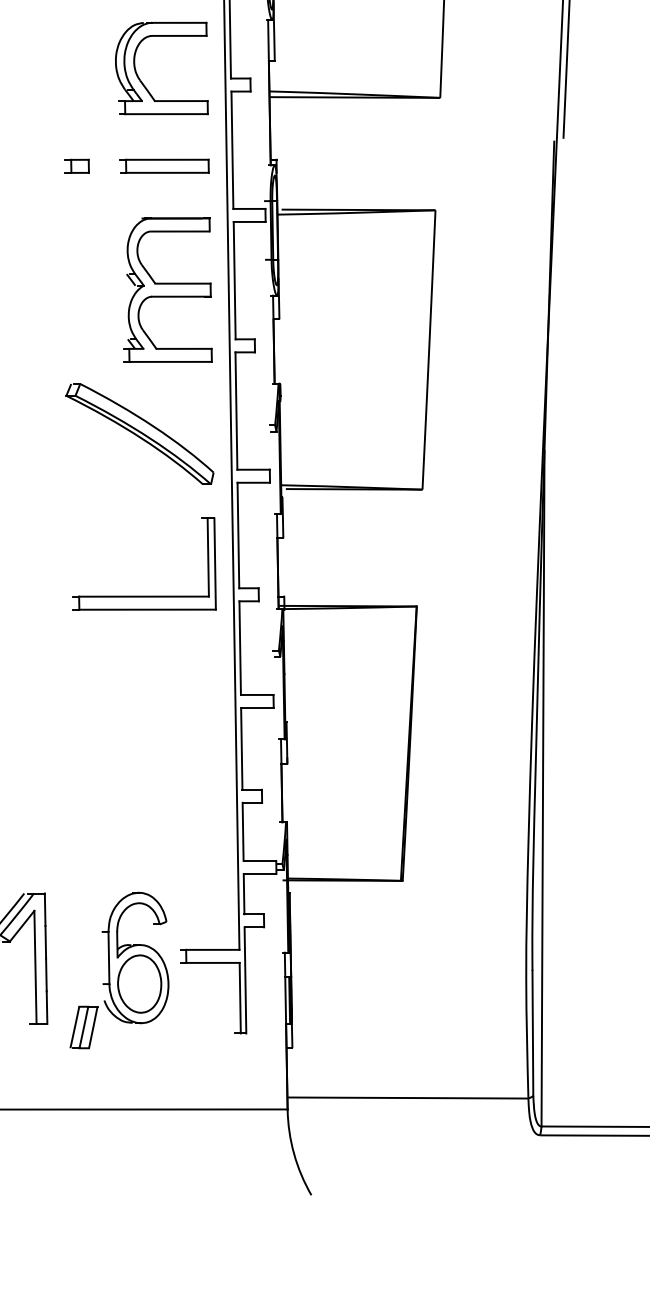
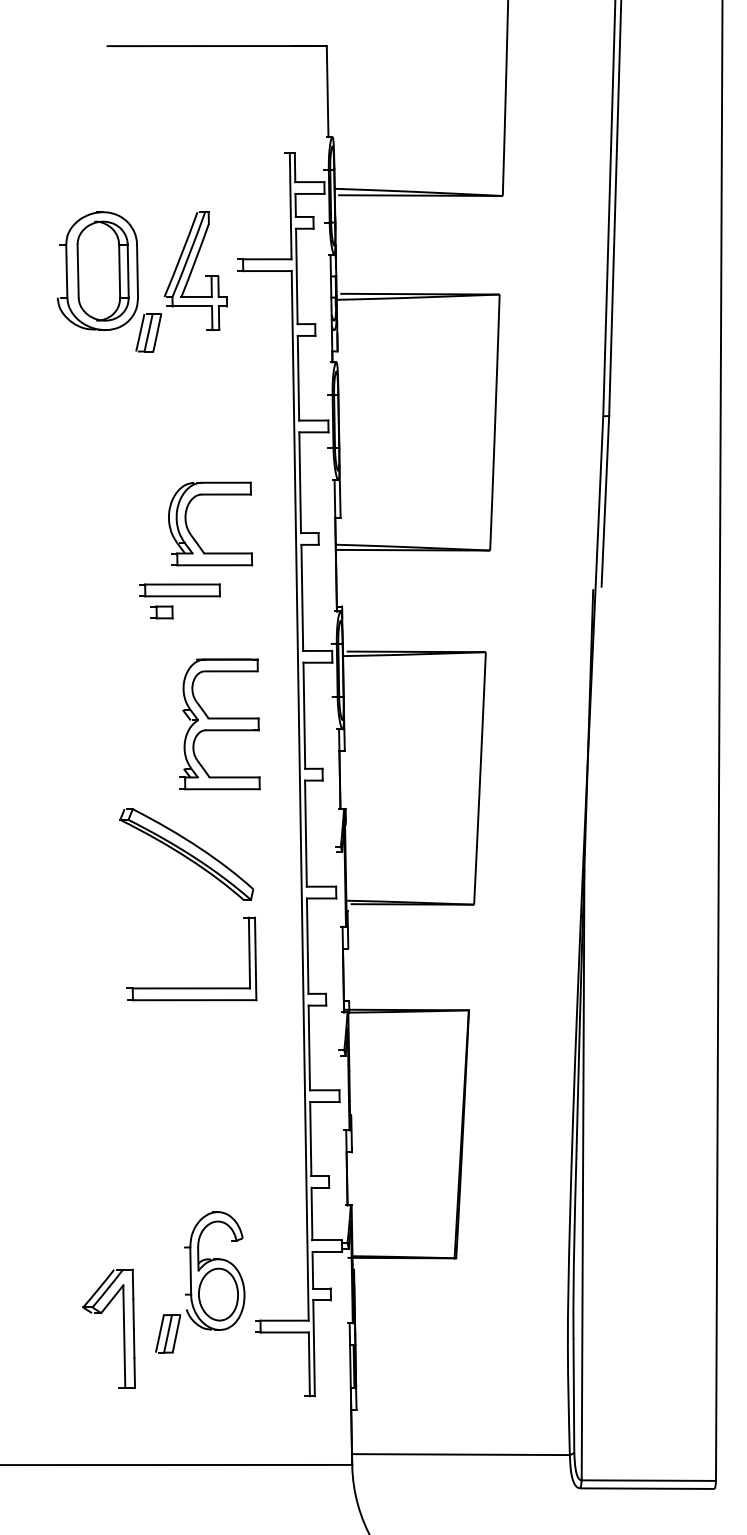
part: (143, 82) -> (193, 536), moved
part: (164, 166) -> (179, 590), moved
part: (167, 290) -> (219, 724), moved
part: (139, 434) -> (186, 854), moved
part: (144, 595) -> (191, 987), moved
part: (119, 970) -> (200, 1282), moved

